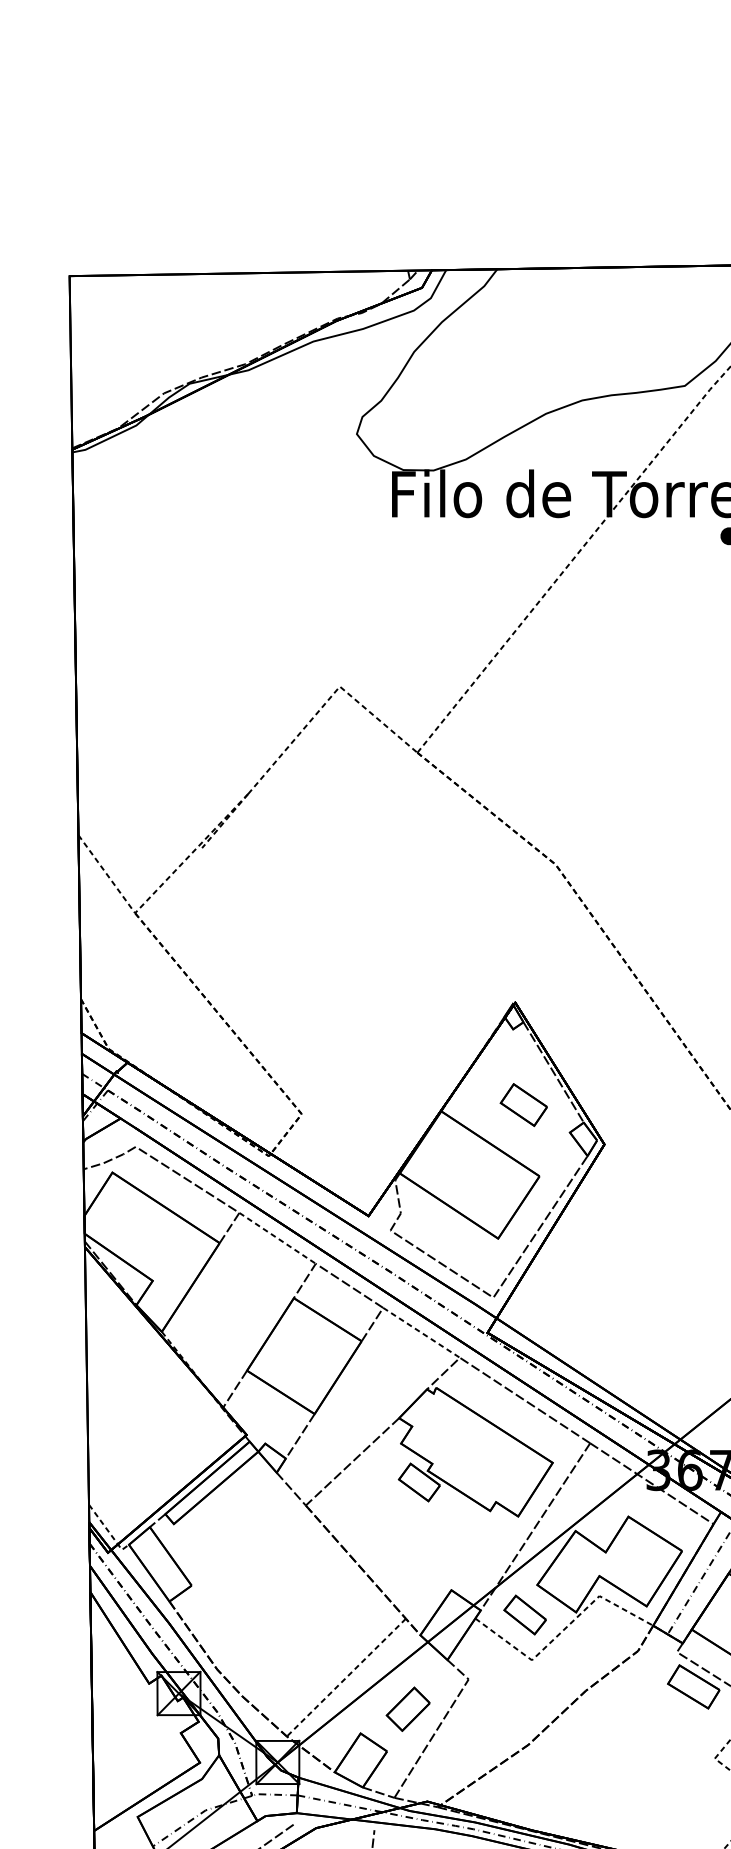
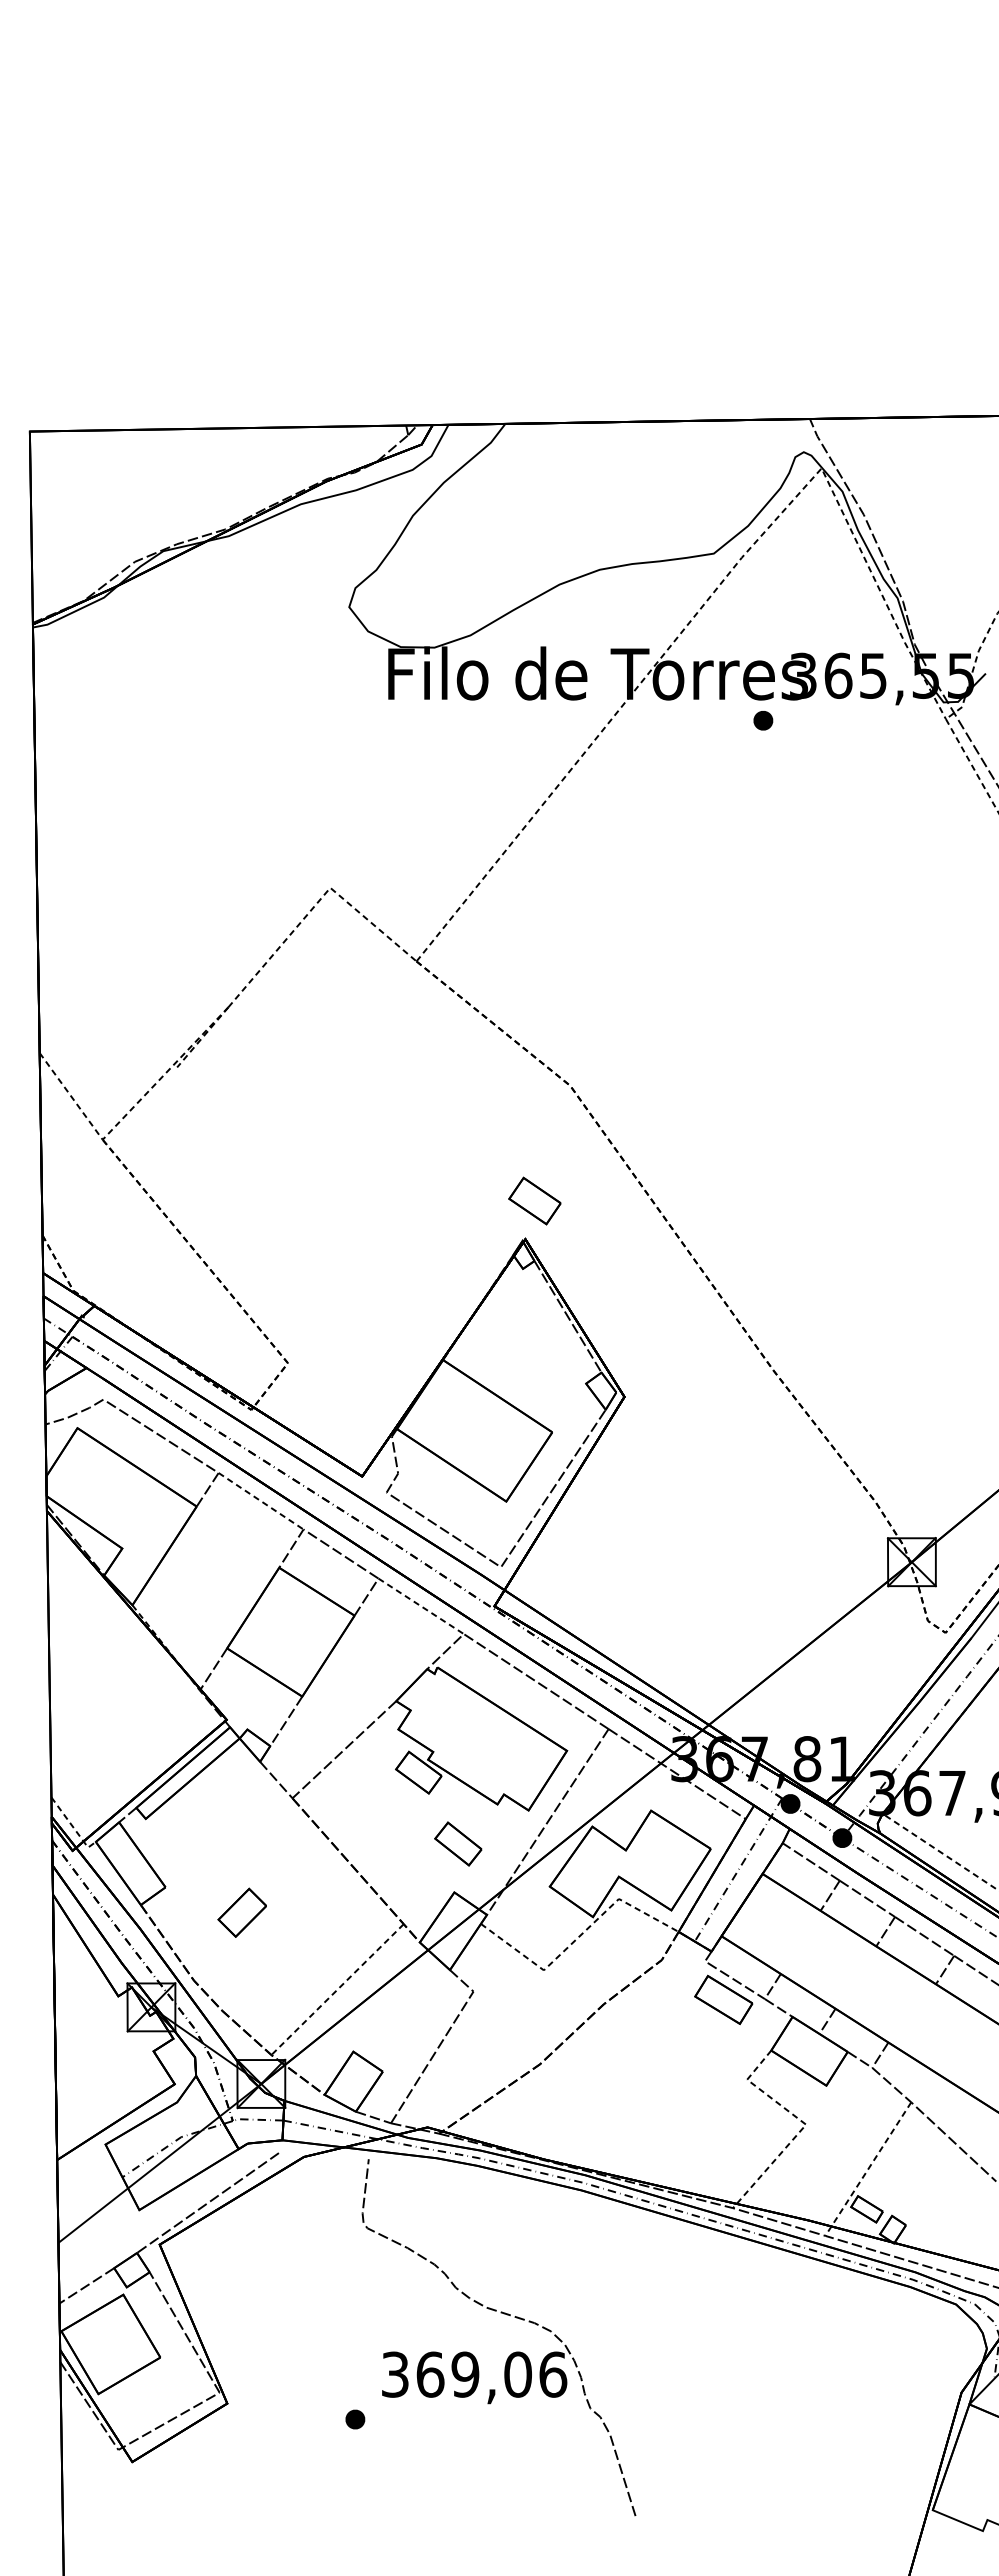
part: (523, 1104) -> (534, 1200), moved
part: (525, 1614) -> (458, 1843), moved
part: (407, 1708) -> (241, 1912), moved

